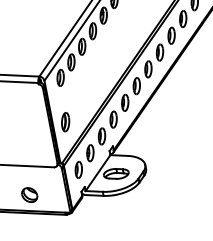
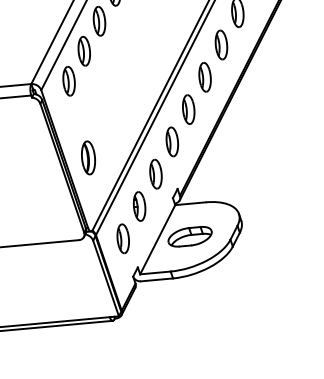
part: (29, 194) -> (42, 293), removed

